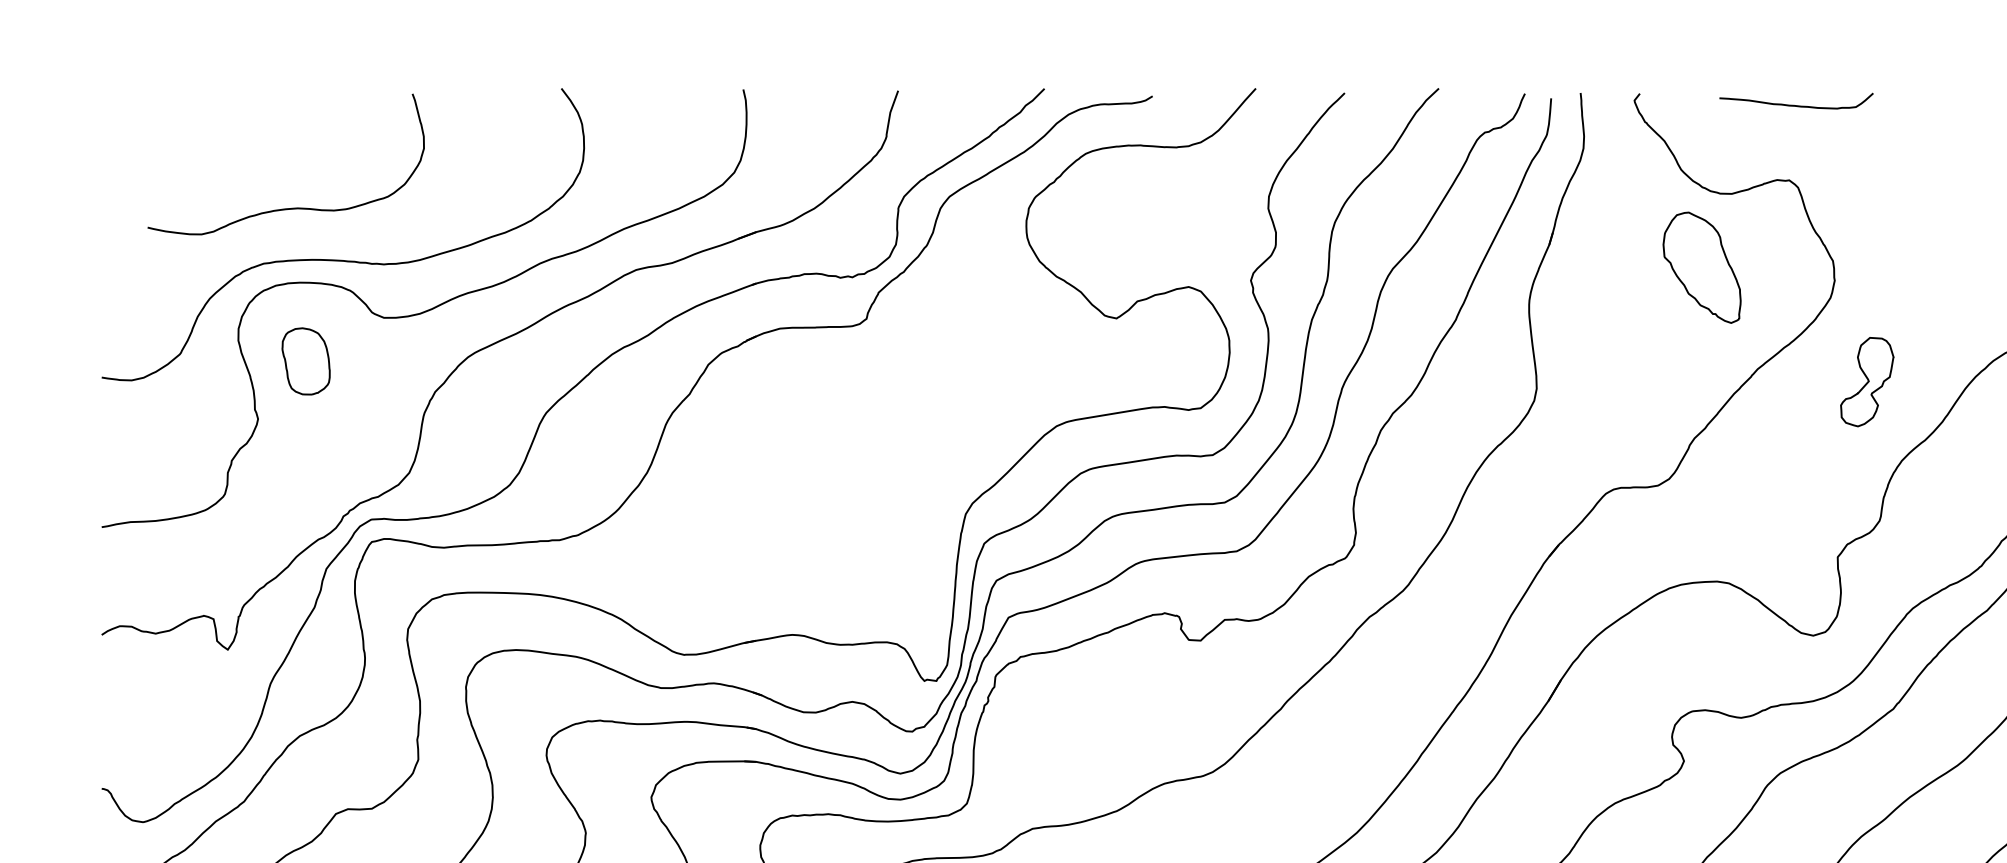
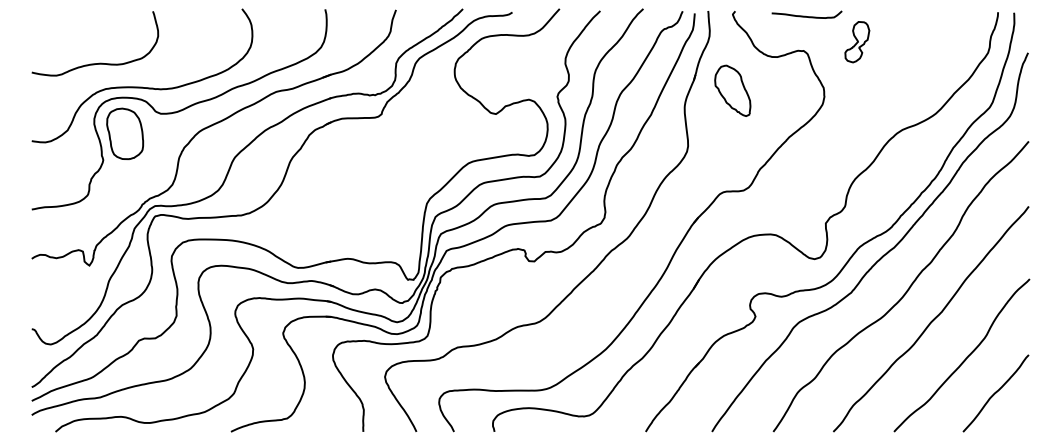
curve: (295, 205) -> (99, 62), moved
part: (1701, 266) -> (732, 90), moved
part: (306, 360) -> (125, 133), size x1.67
part: (1867, 382) -> (857, 42), moved

